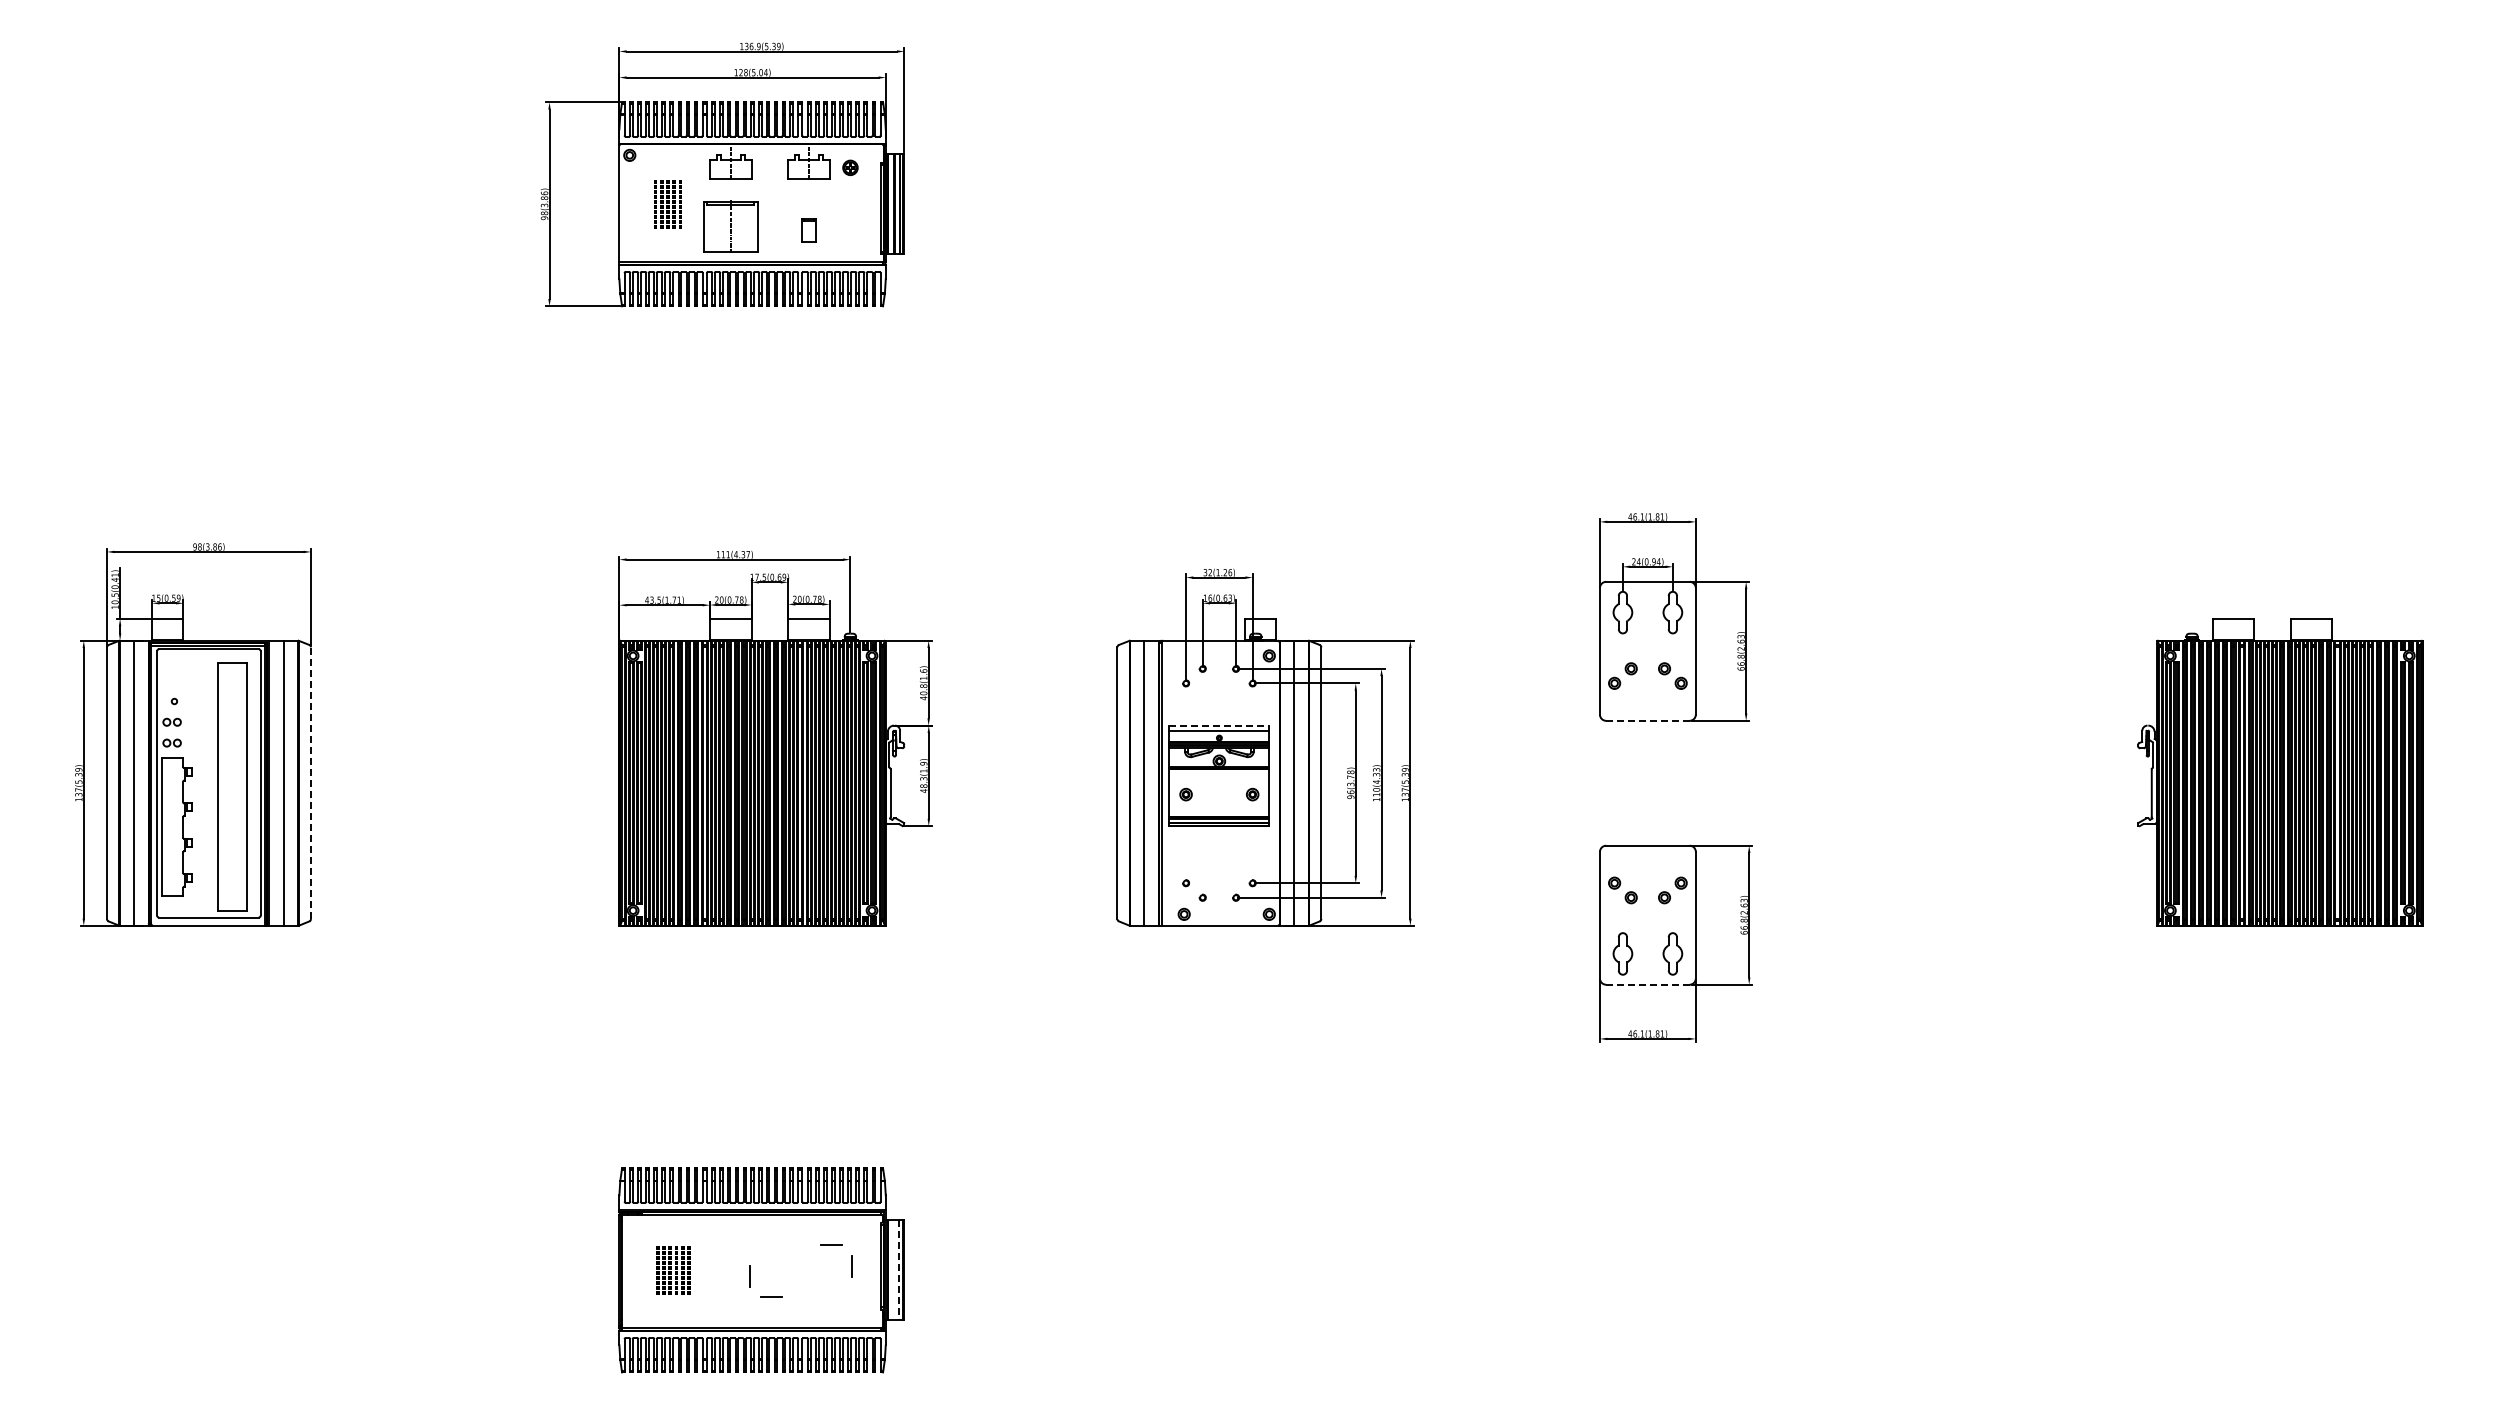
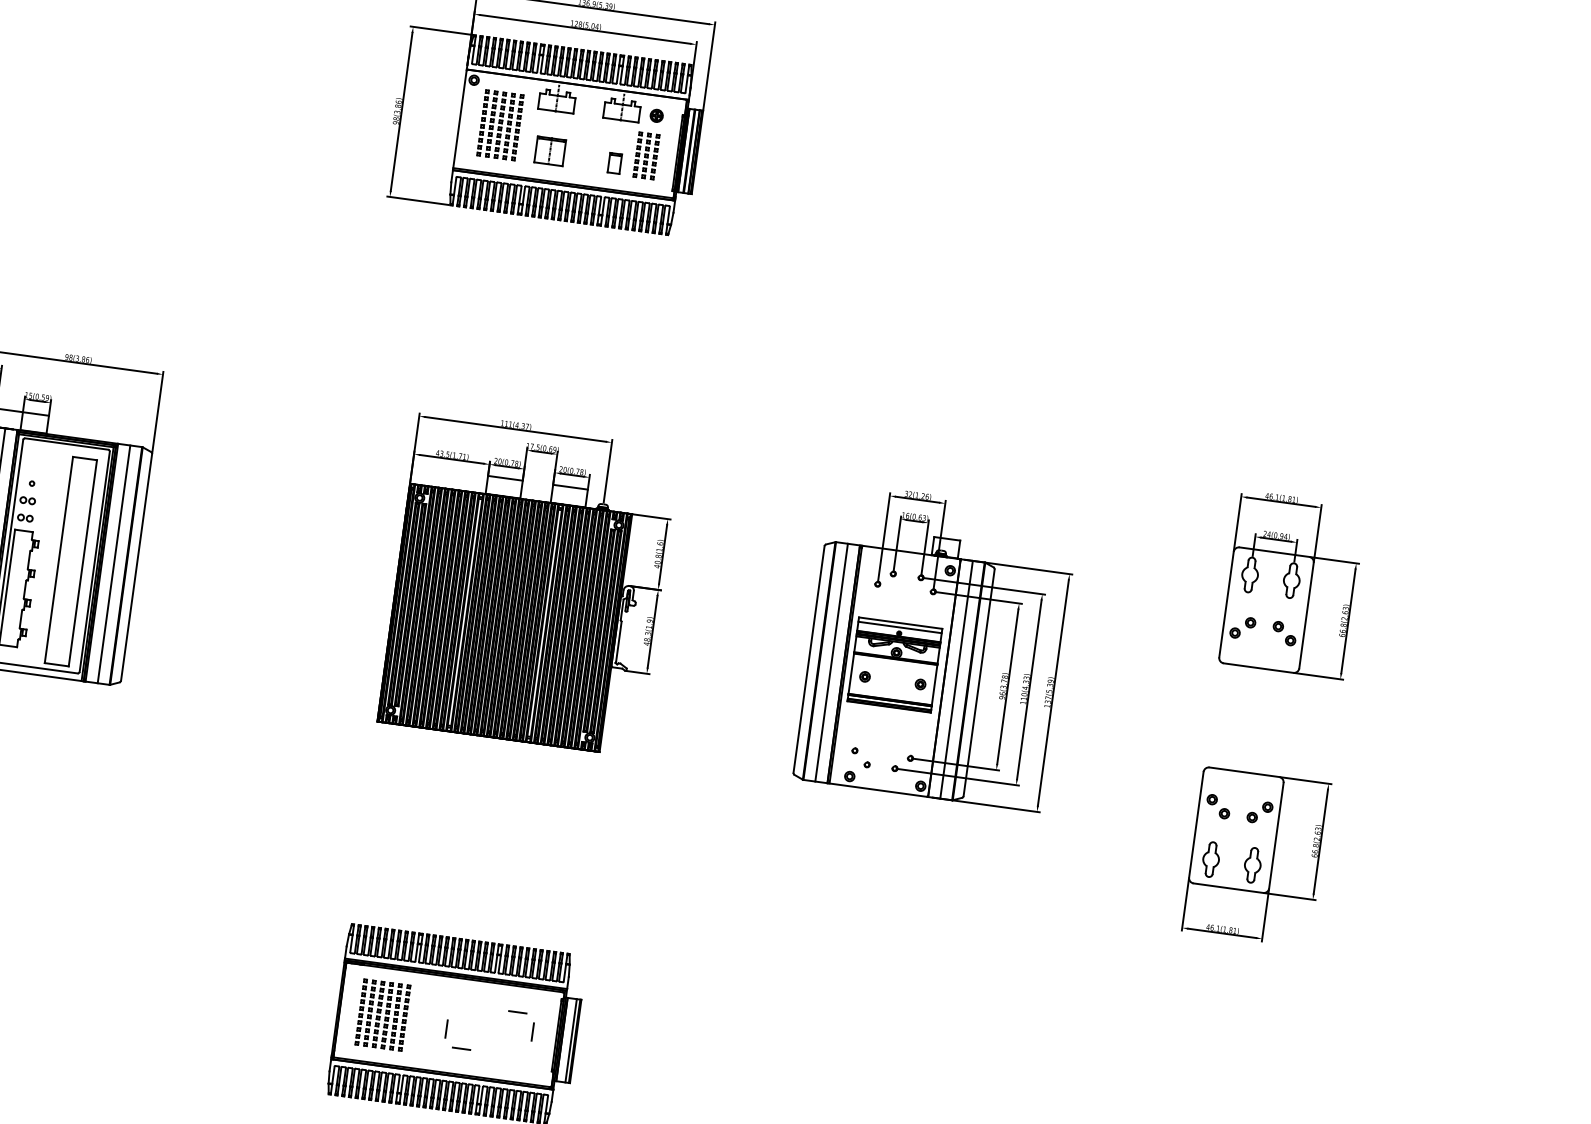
part: (667, 203) -> (500, 124), size x1.67
part: (844, 216) -> (646, 155), added
part: (730, 226) -> (550, 151), size x0.62
line: (1647, 720) -> (1258, 667), dashed -> solid
line: (1219, 725) -> (900, 623), dashed -> solid
line: (311, 783) -> (136, 567), dashed -> solid
line: (1647, 984) -> (1228, 887), dashed -> solid
part: (673, 1270) -> (383, 1015), size x1.67
line: (898, 1270) -> (570, 1040), dashed -> solid

